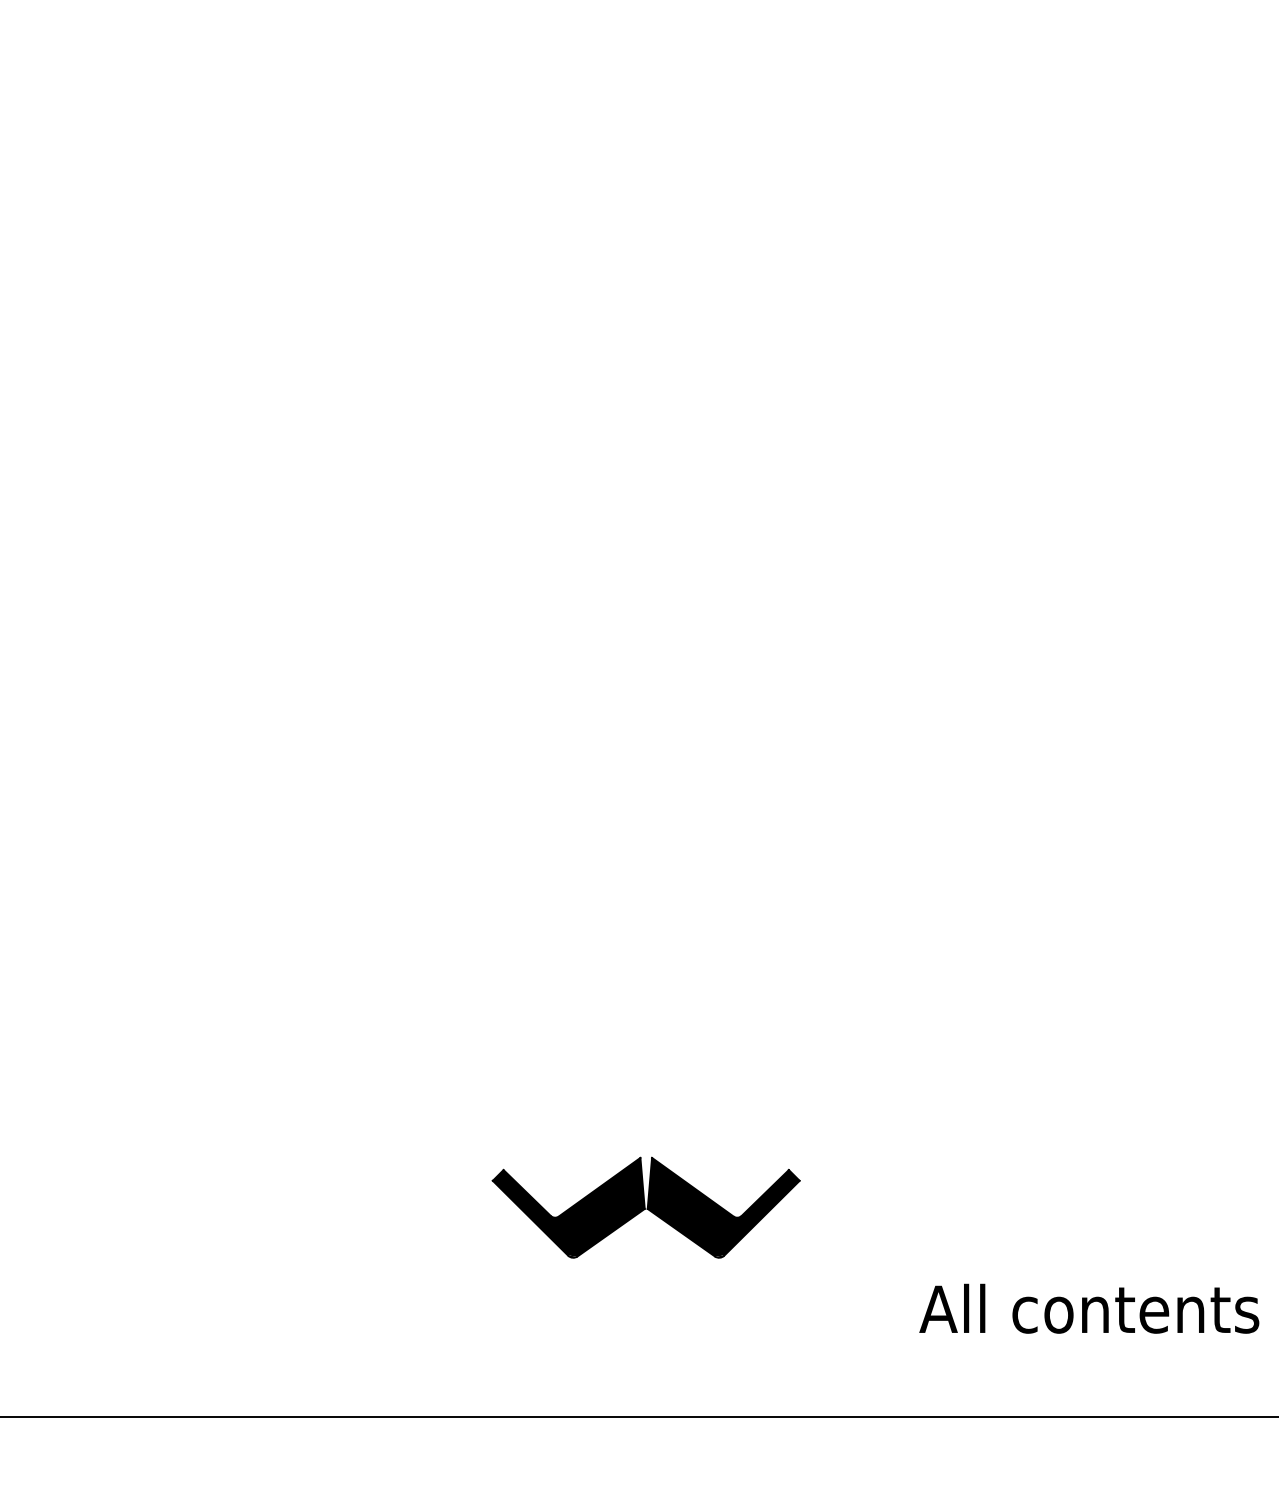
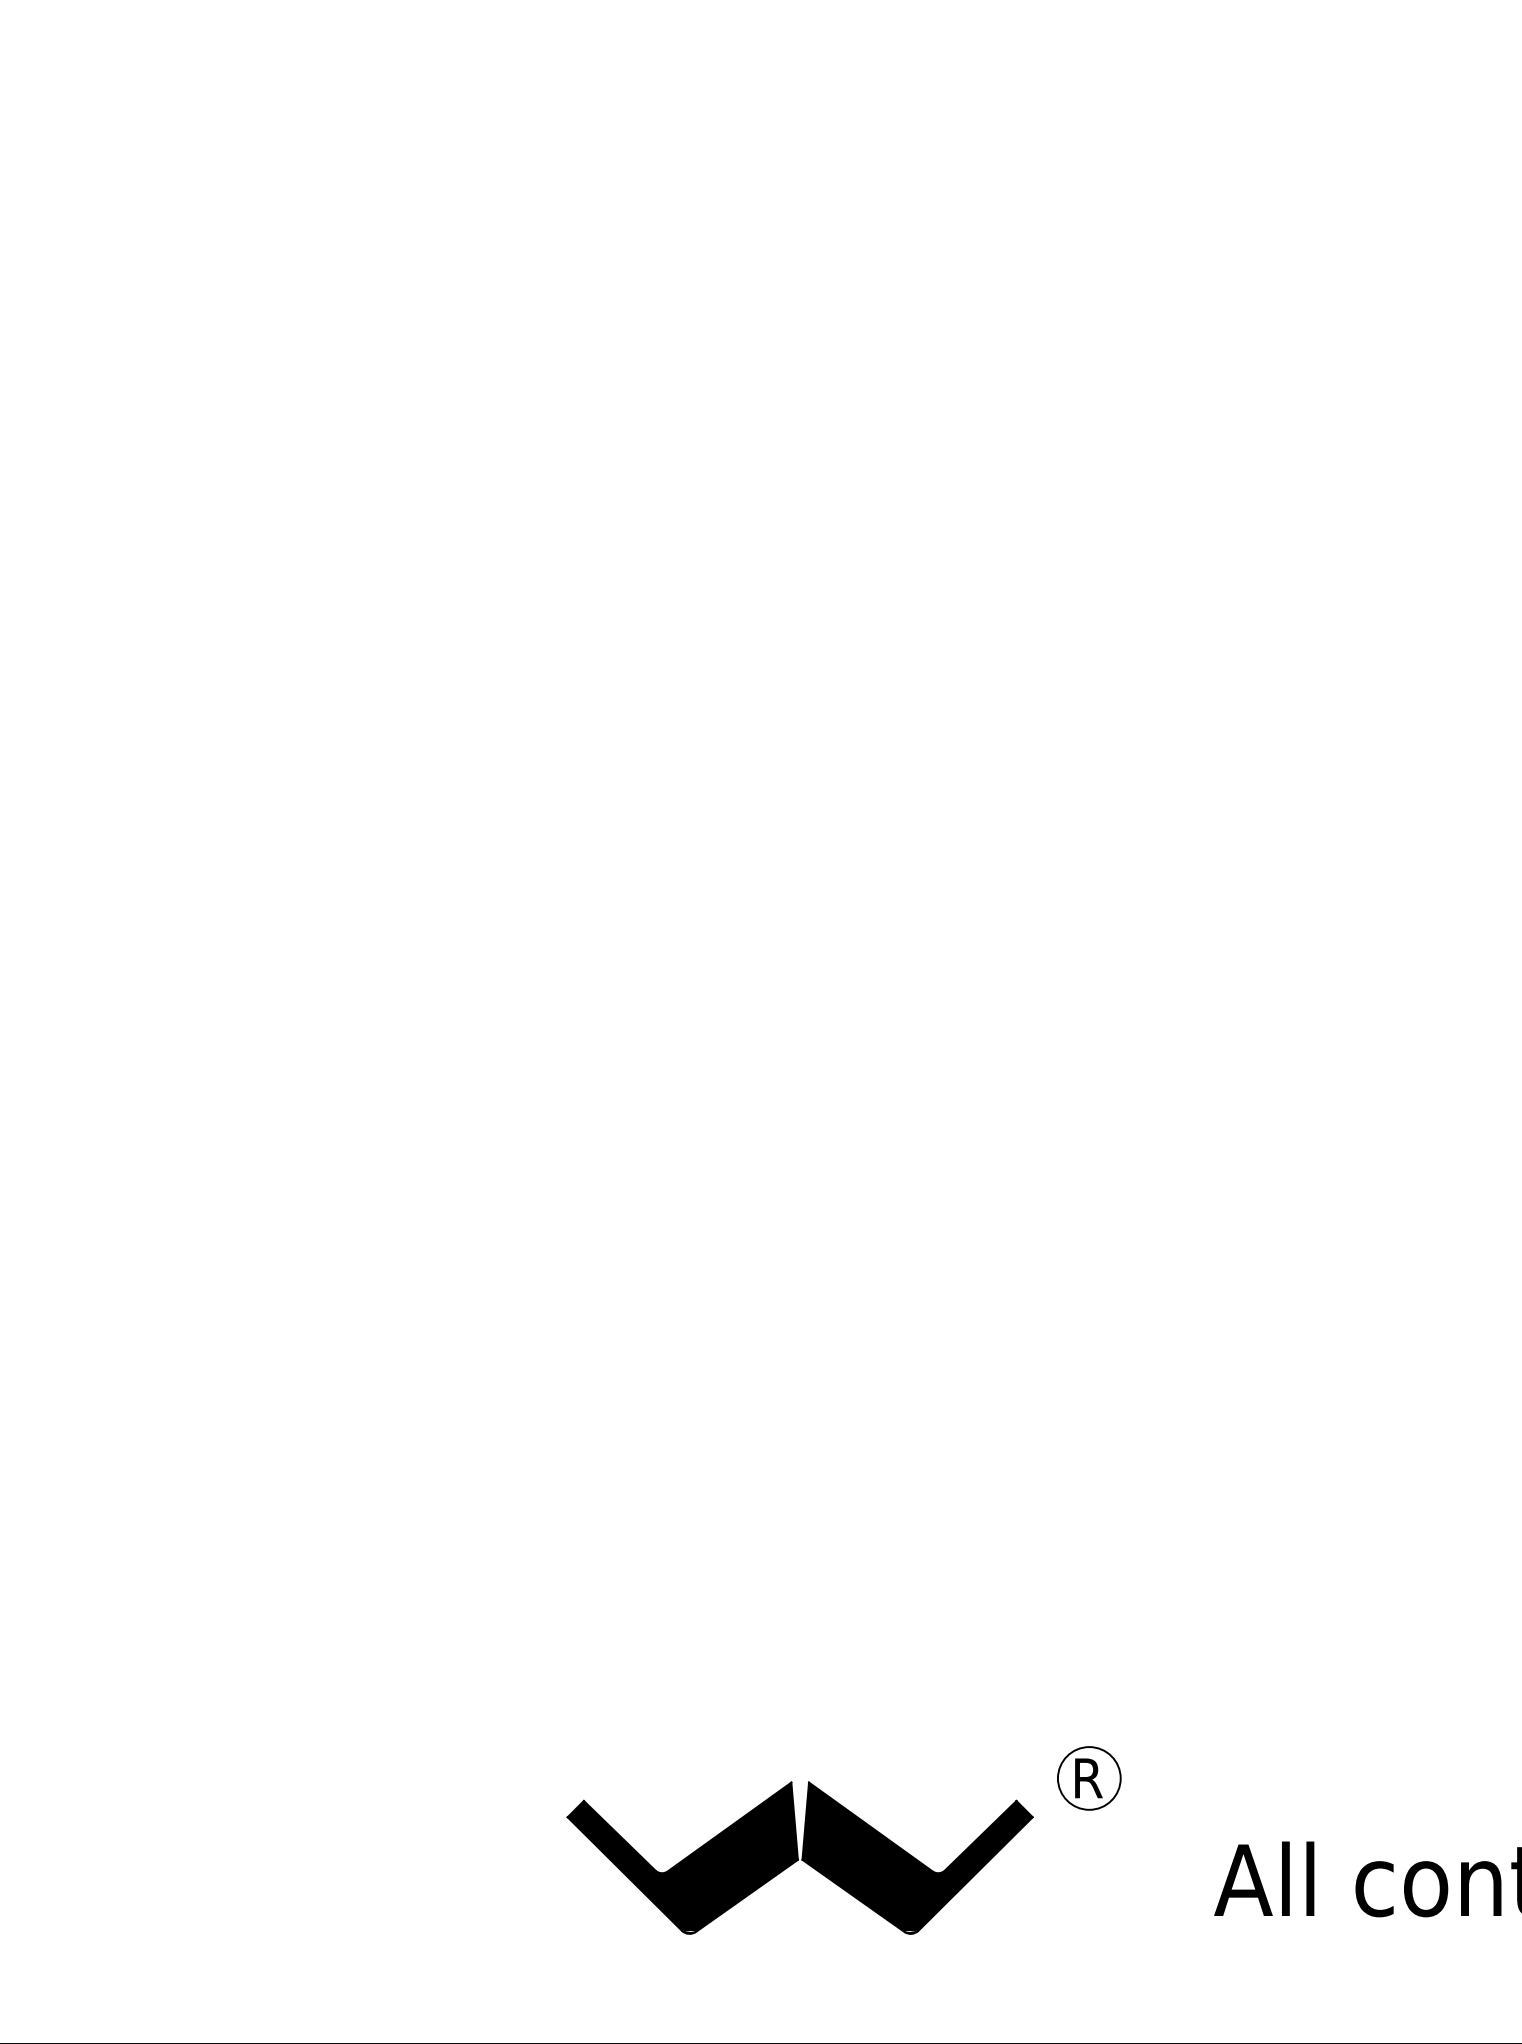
part: (645, 1207) -> (799, 1857), moved
part: (836, 1241) -> (1088, 1777), added

